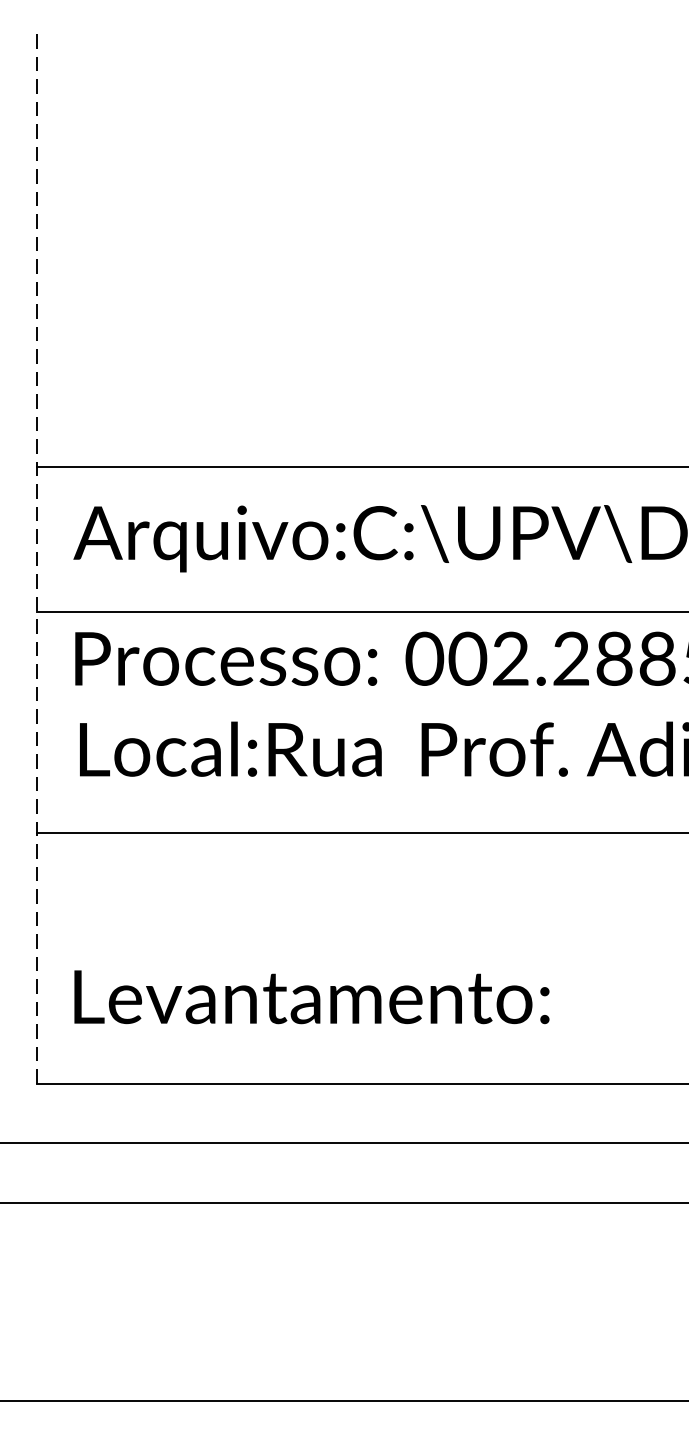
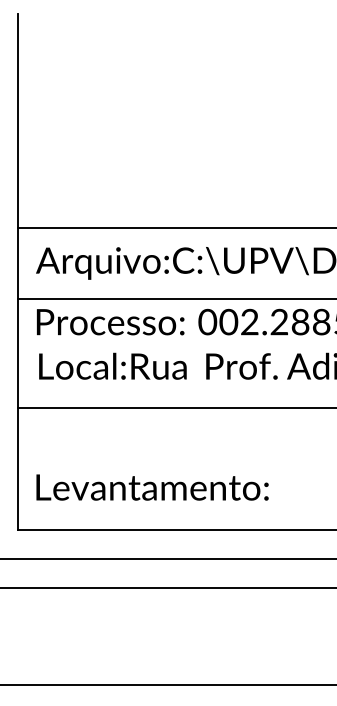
line: (37, 555) -> (18, 271), dashed -> solid

